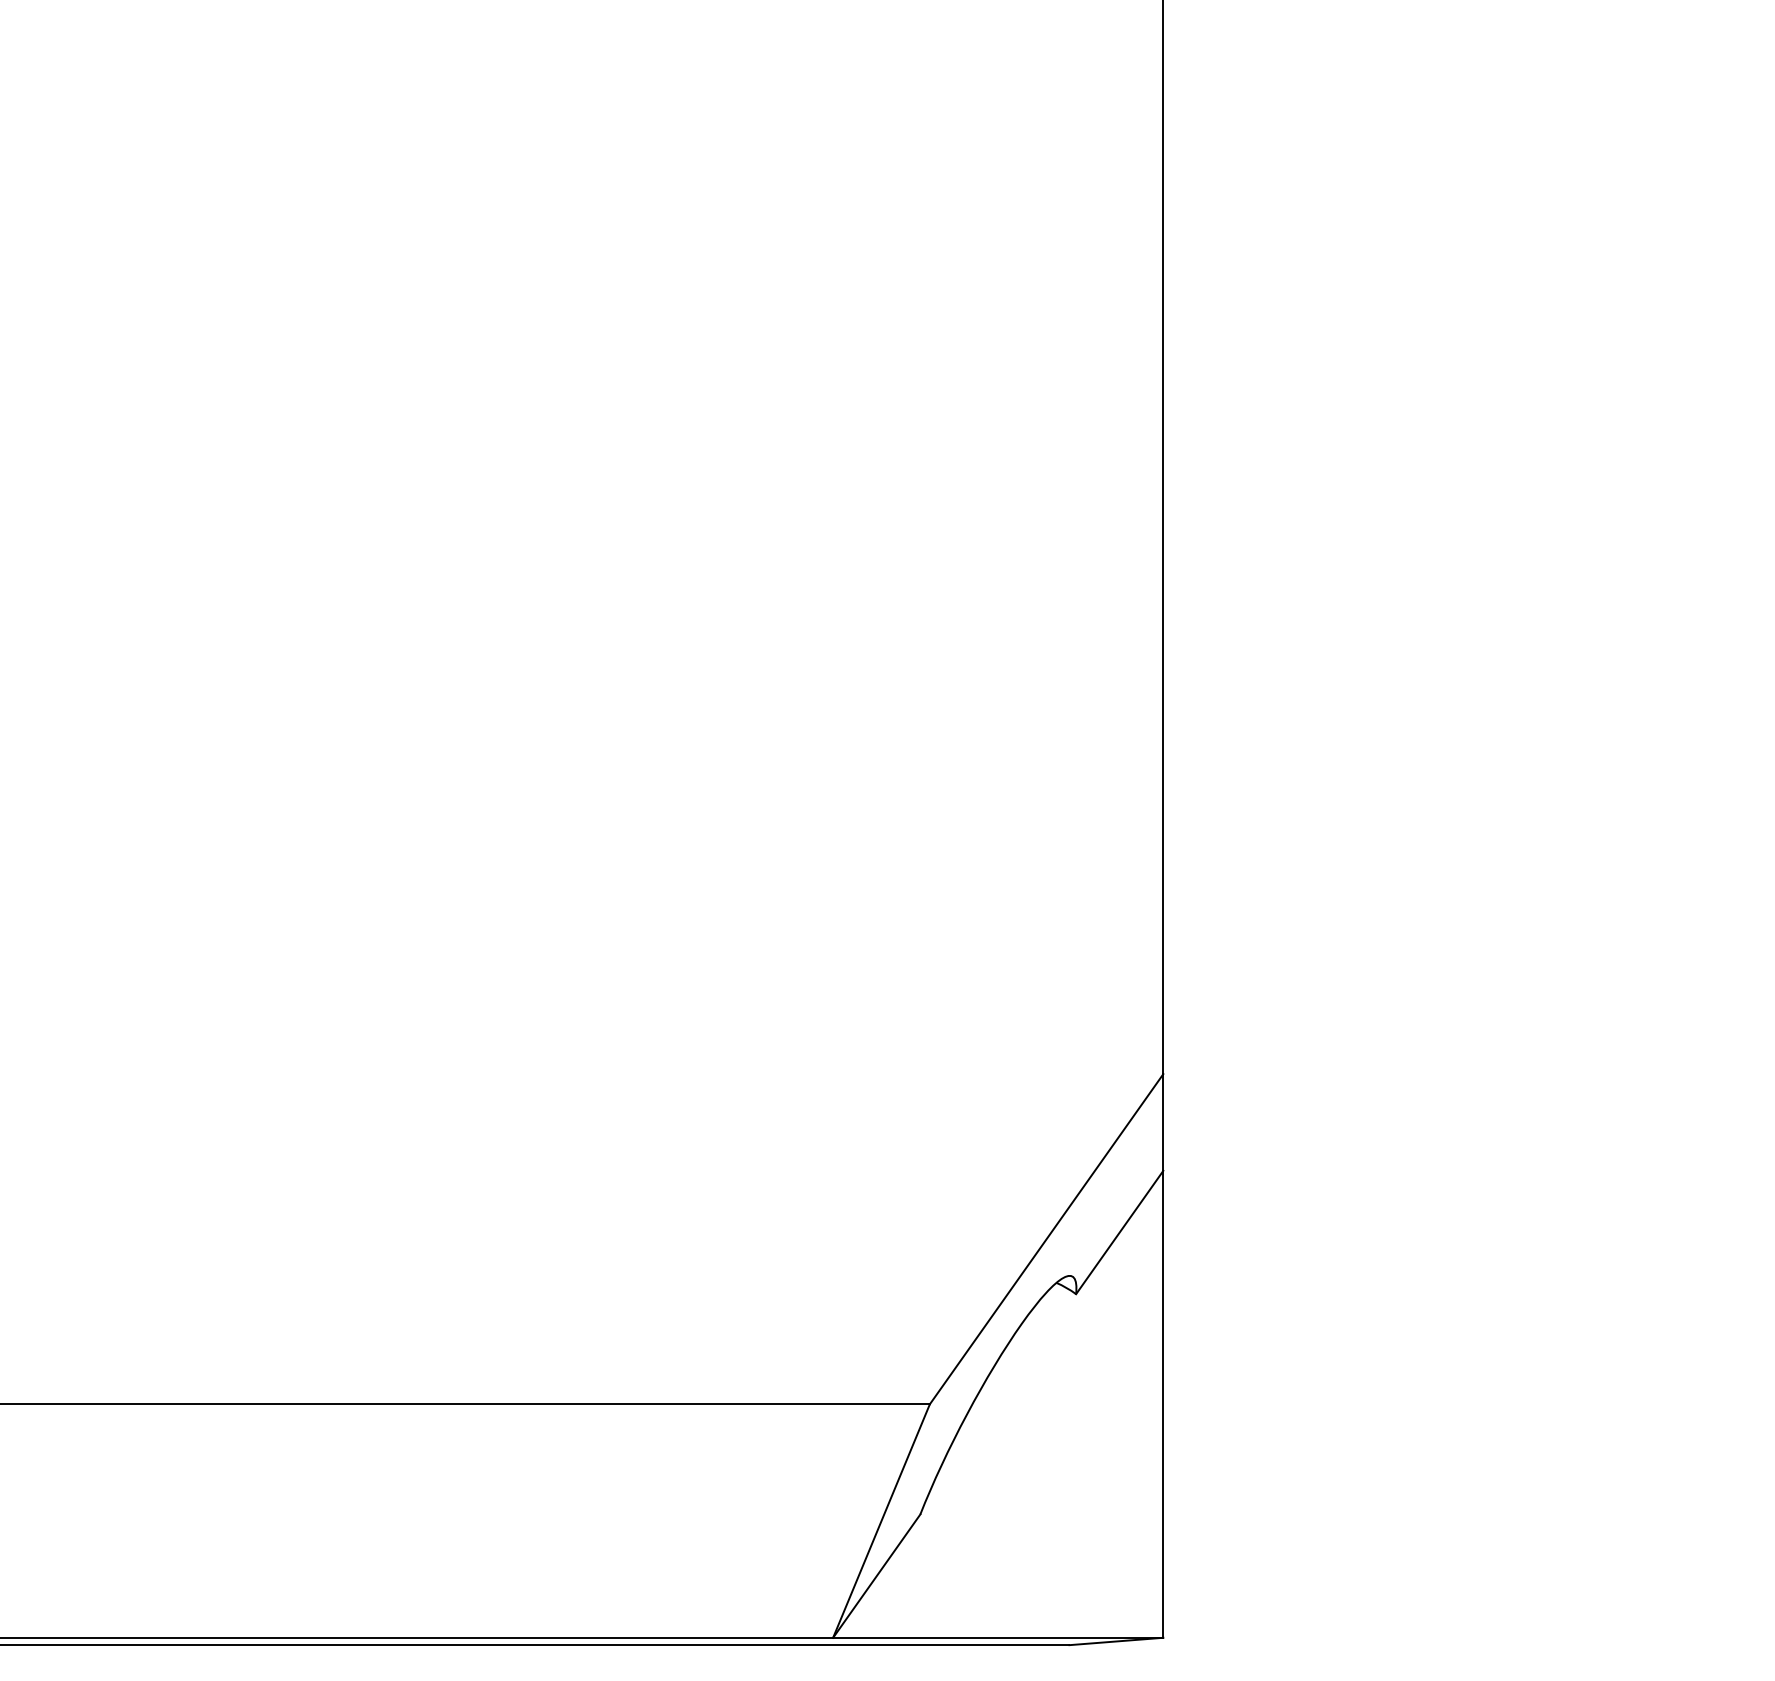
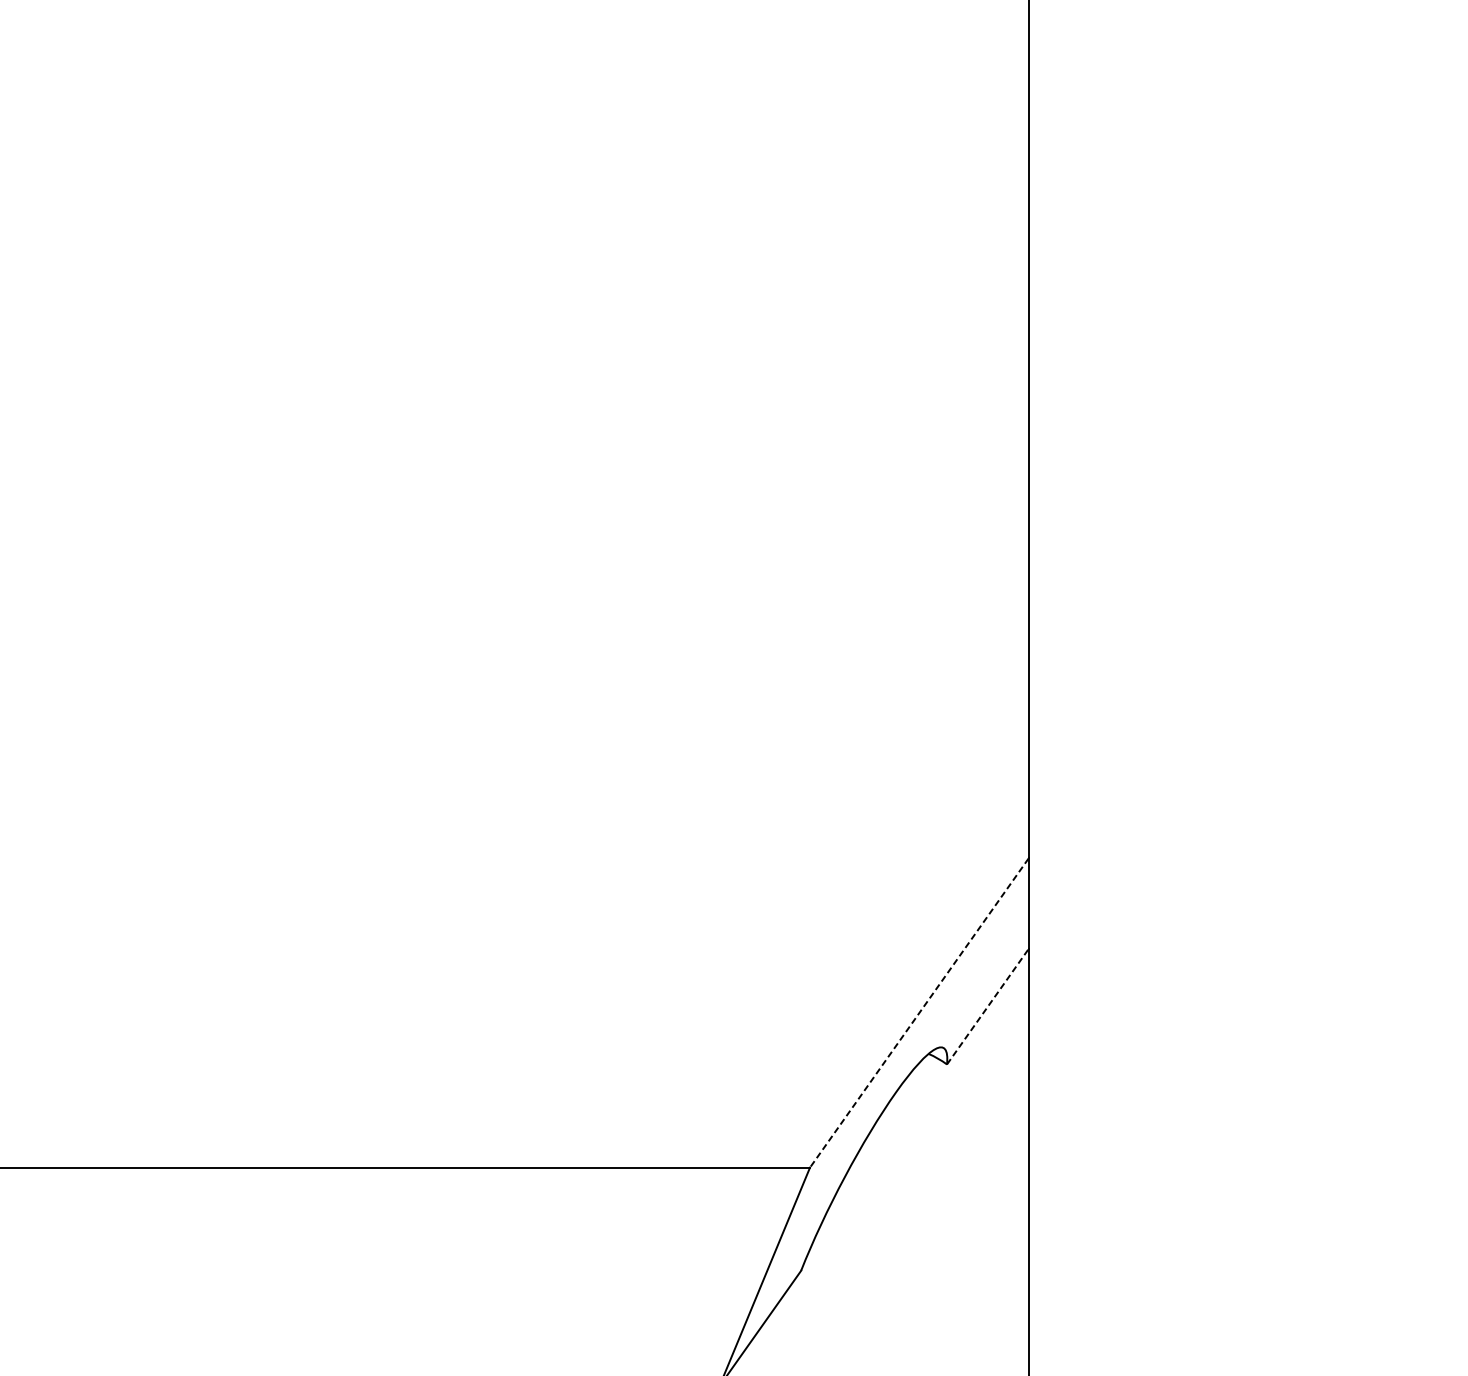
line: (1119, 1232) -> (987, 1006), solid -> dashed
line: (1046, 1239) -> (919, 1013), solid -> dashed

